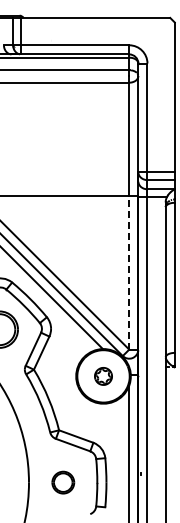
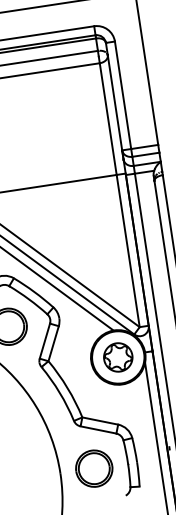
line: (129, 272) -> (128, 250), dashed -> solid
part: (103, 376) -> (118, 357), size x1.67
part: (63, 482) -> (94, 468), size x1.67

